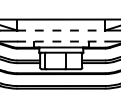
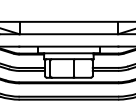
line: (61, 30) -> (69, 34), dashed -> solid
line: (61, 41) -> (69, 46), dashed -> solid

